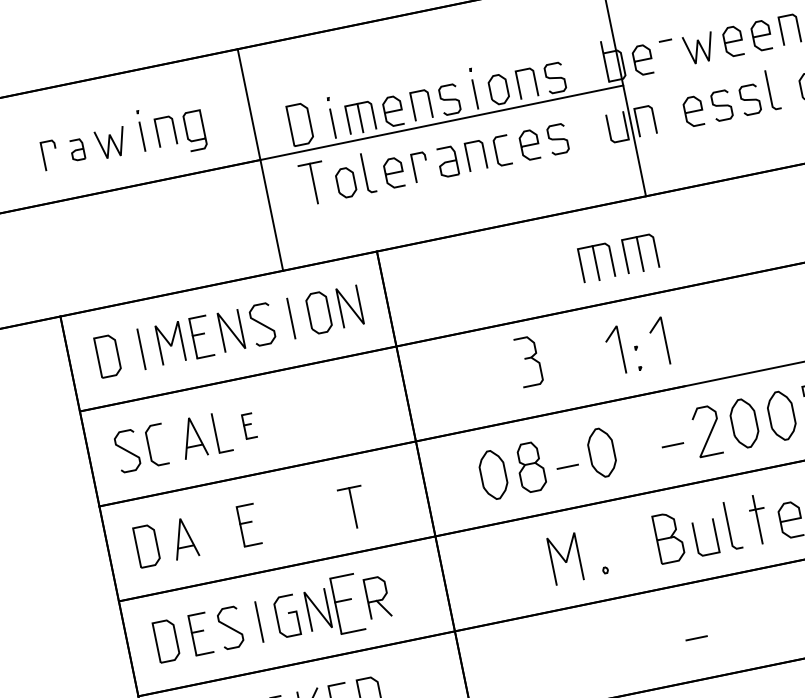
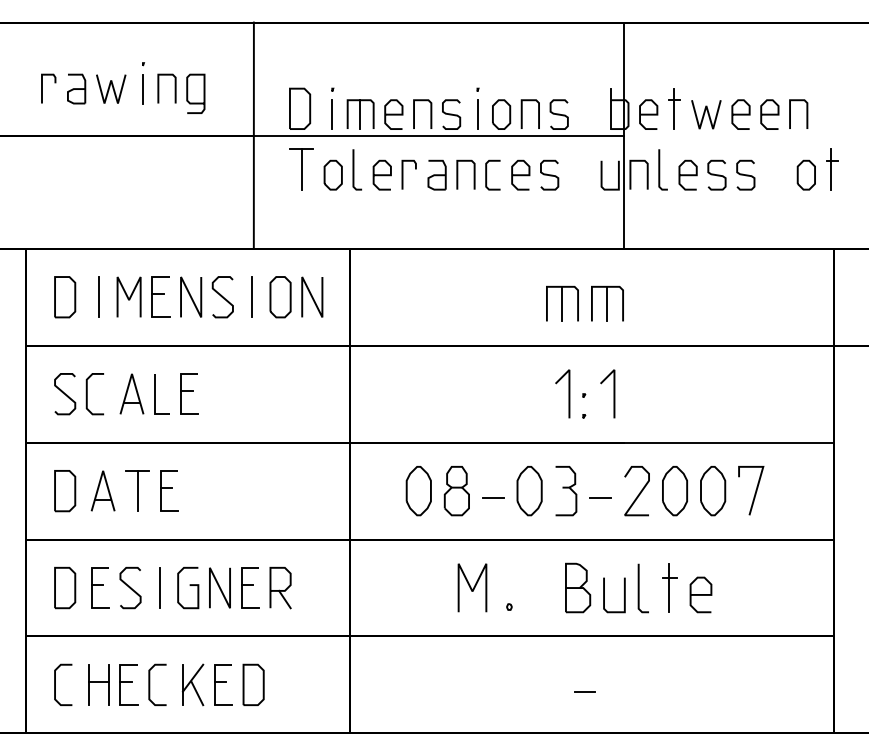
line: (666, 49) -> (673, 108), added
line: (770, 89) -> (660, 169), moved
part: (77, 149) -> (76, 88), size x1.43
part: (529, 361) -> (566, 491), moved
part: (249, 425) -> (189, 393), size x1.67
part: (352, 507) -> (137, 490), moved
part: (348, 603) -> (250, 587), size x0.71

